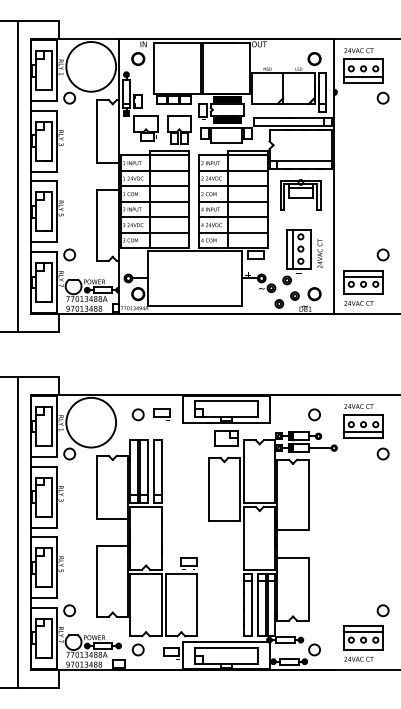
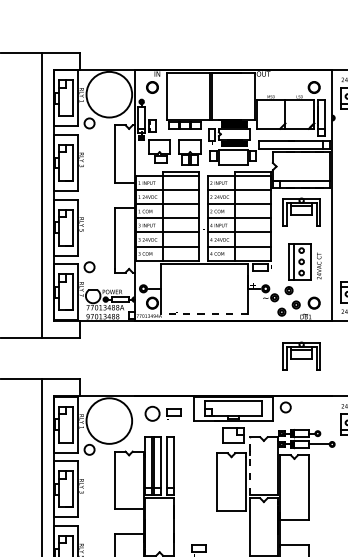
line: (194, 305) -> (204, 313), solid -> dashed
part: (300, 351) -> (301, 355), added
circle: (137, 414) -> (151, 413), size x1.4
circle: (314, 414) -> (285, 407), moved
line: (244, 471) -> (249, 465), solid -> dashed

